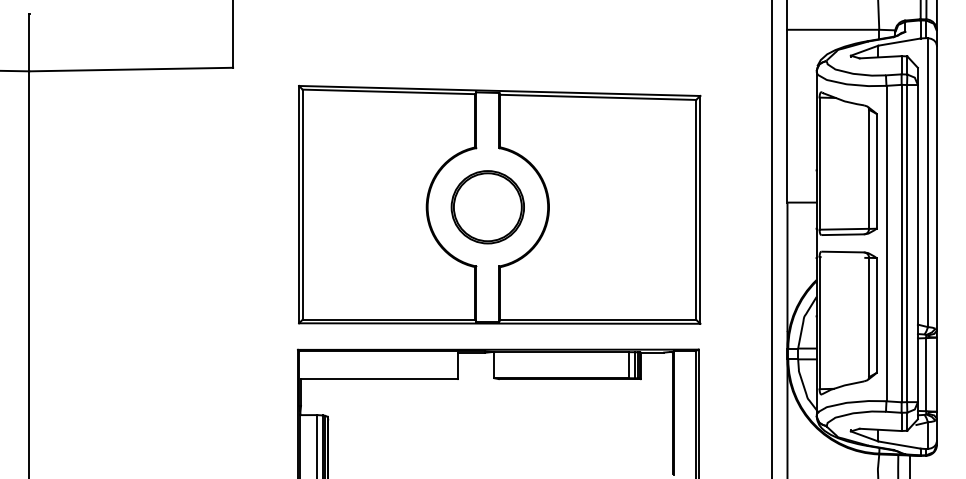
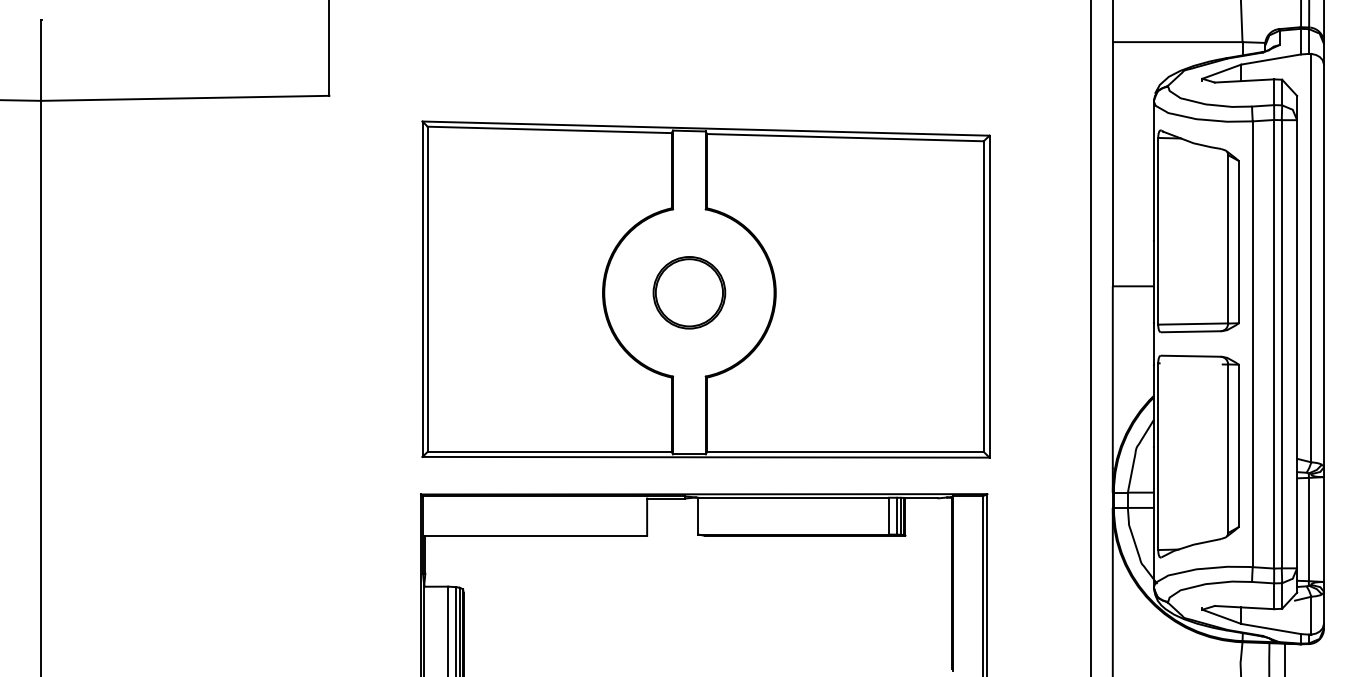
part: (487, 206) -> (689, 292), size x0.7

